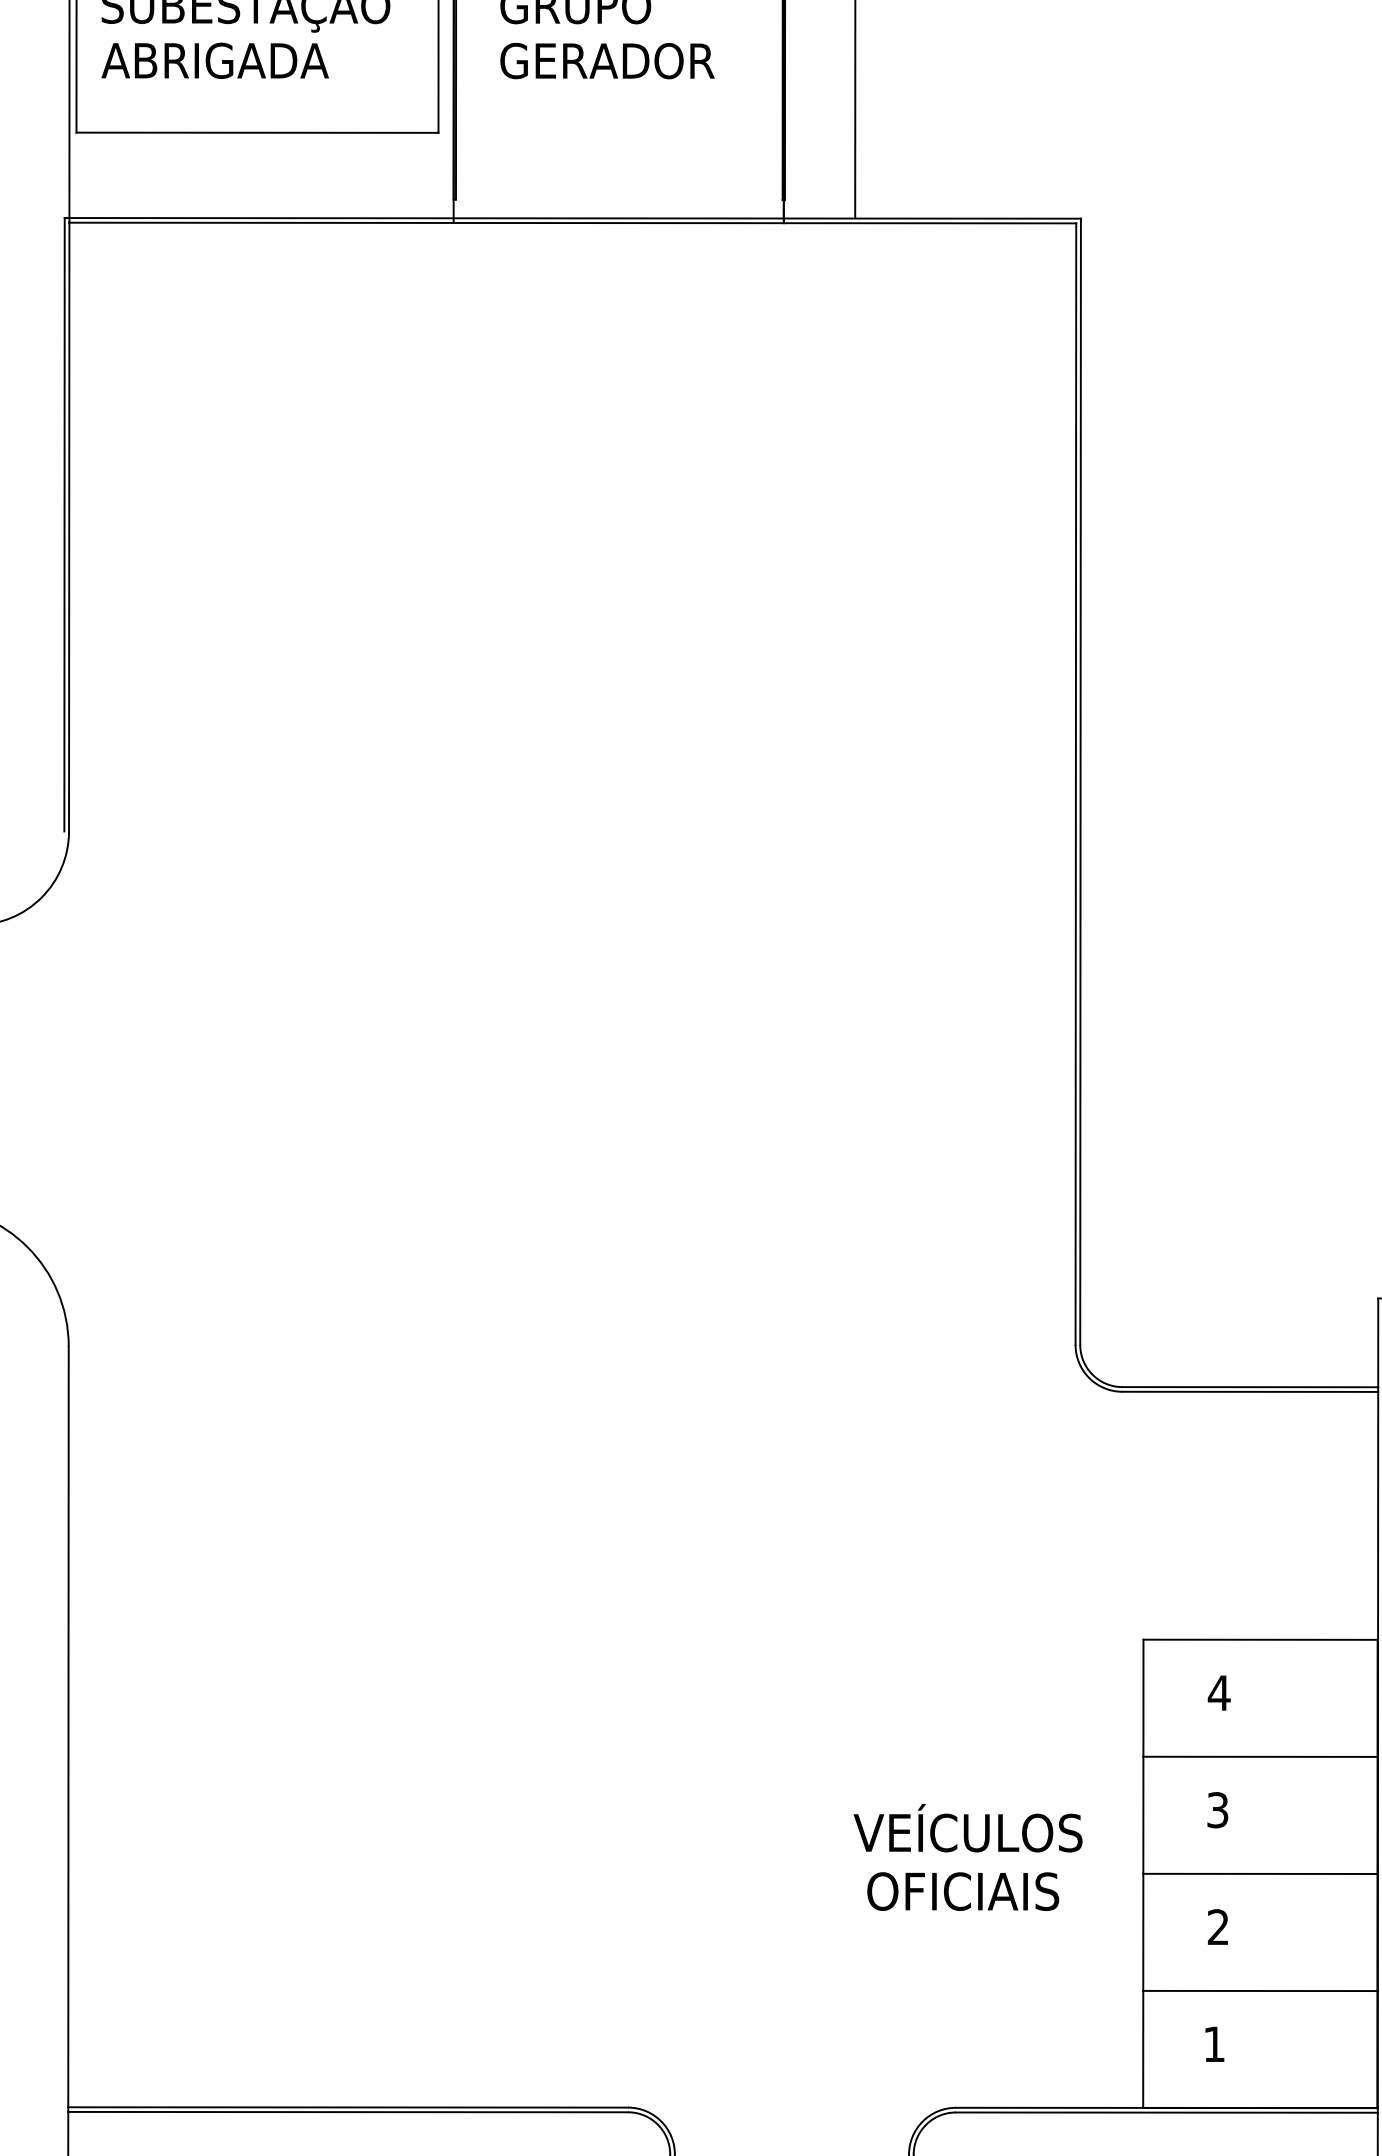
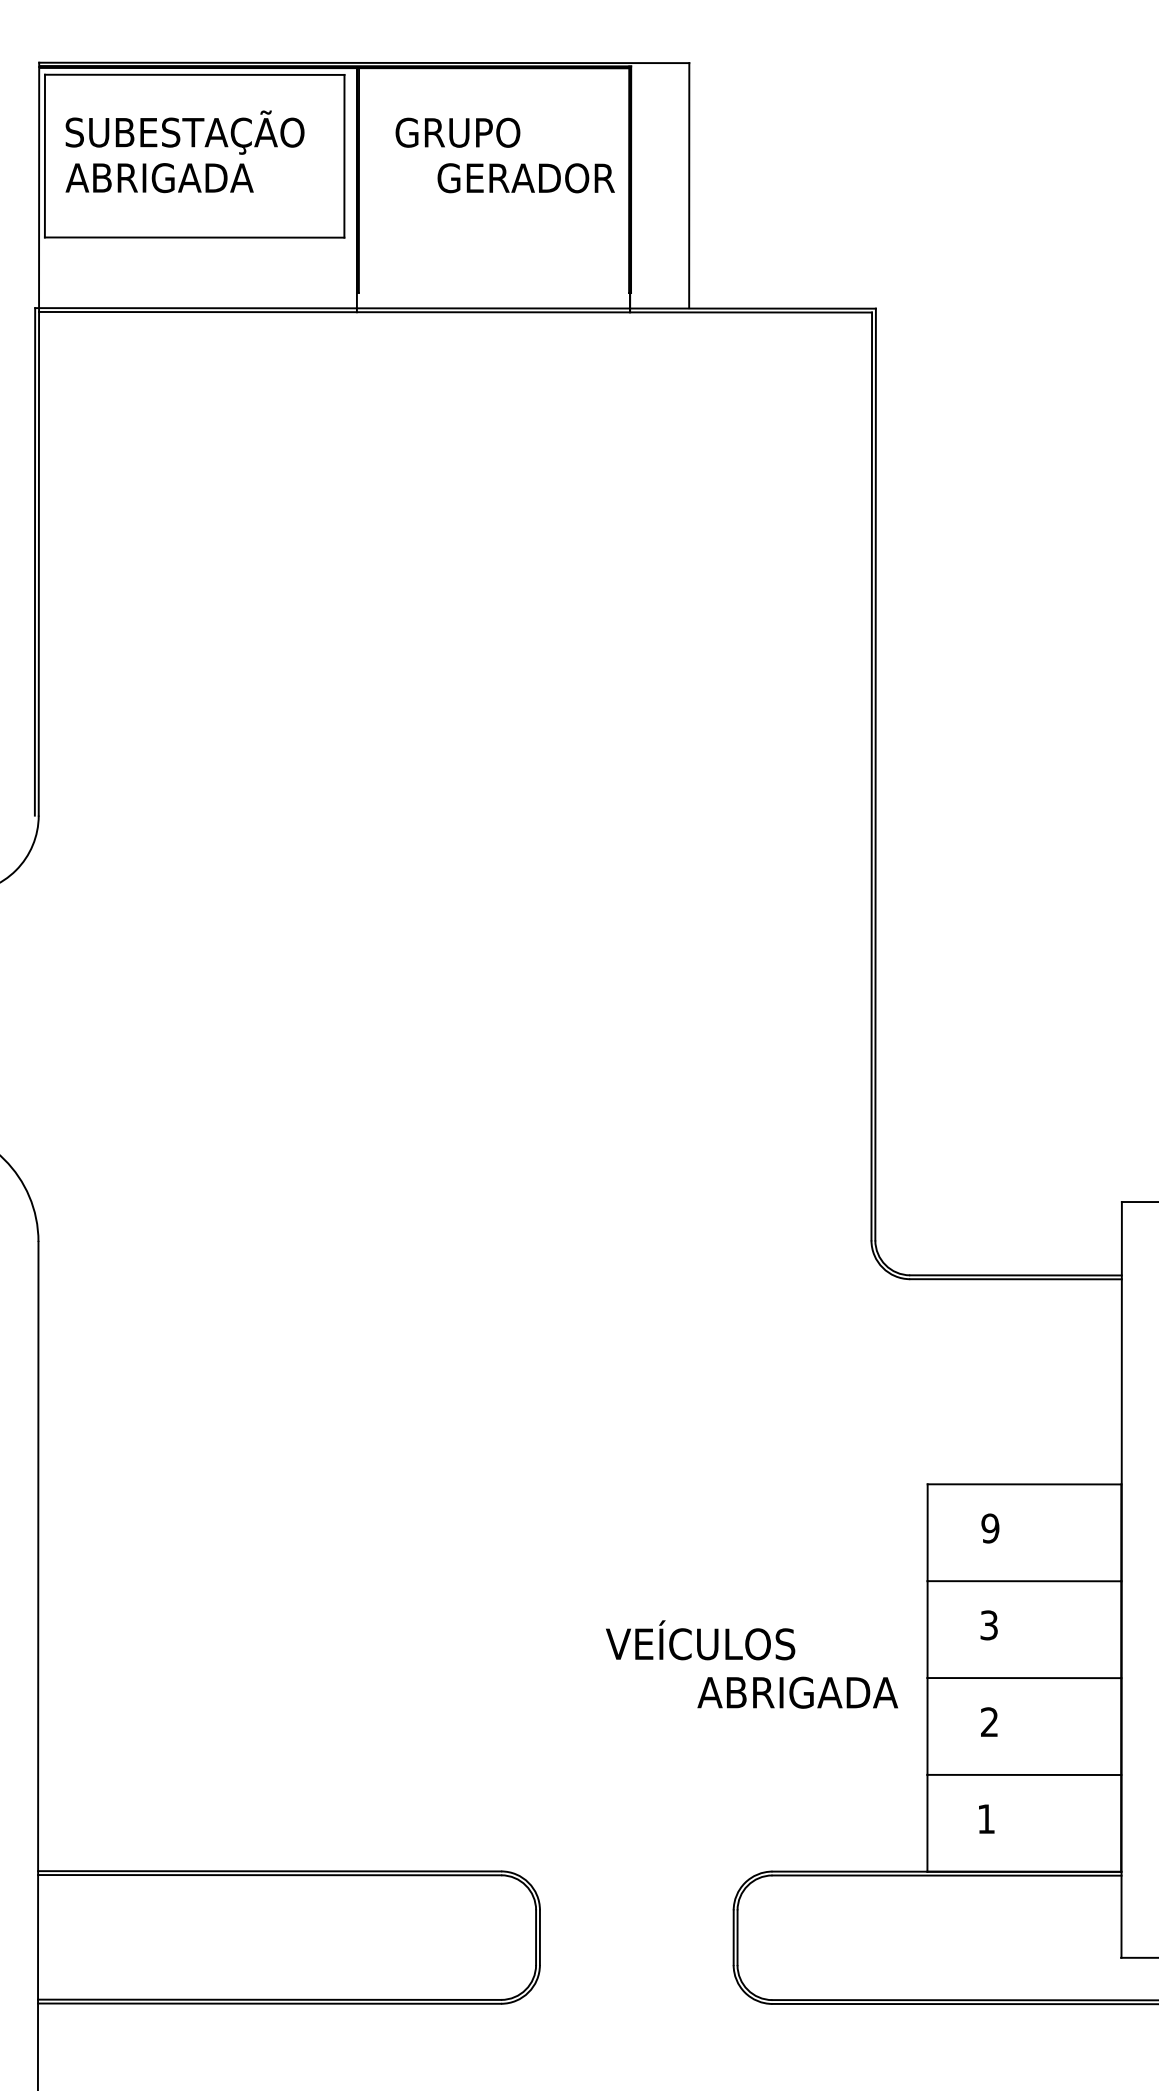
text: (606, 61) -> (525, 178), moved
text: (1218, 1693) -> (989, 1528), 4 -> 9
text: (968, 1828) -> (700, 1640), moved
text: (986, 1891) -> (797, 1692), OFICIAIS -> ABRIGADA

